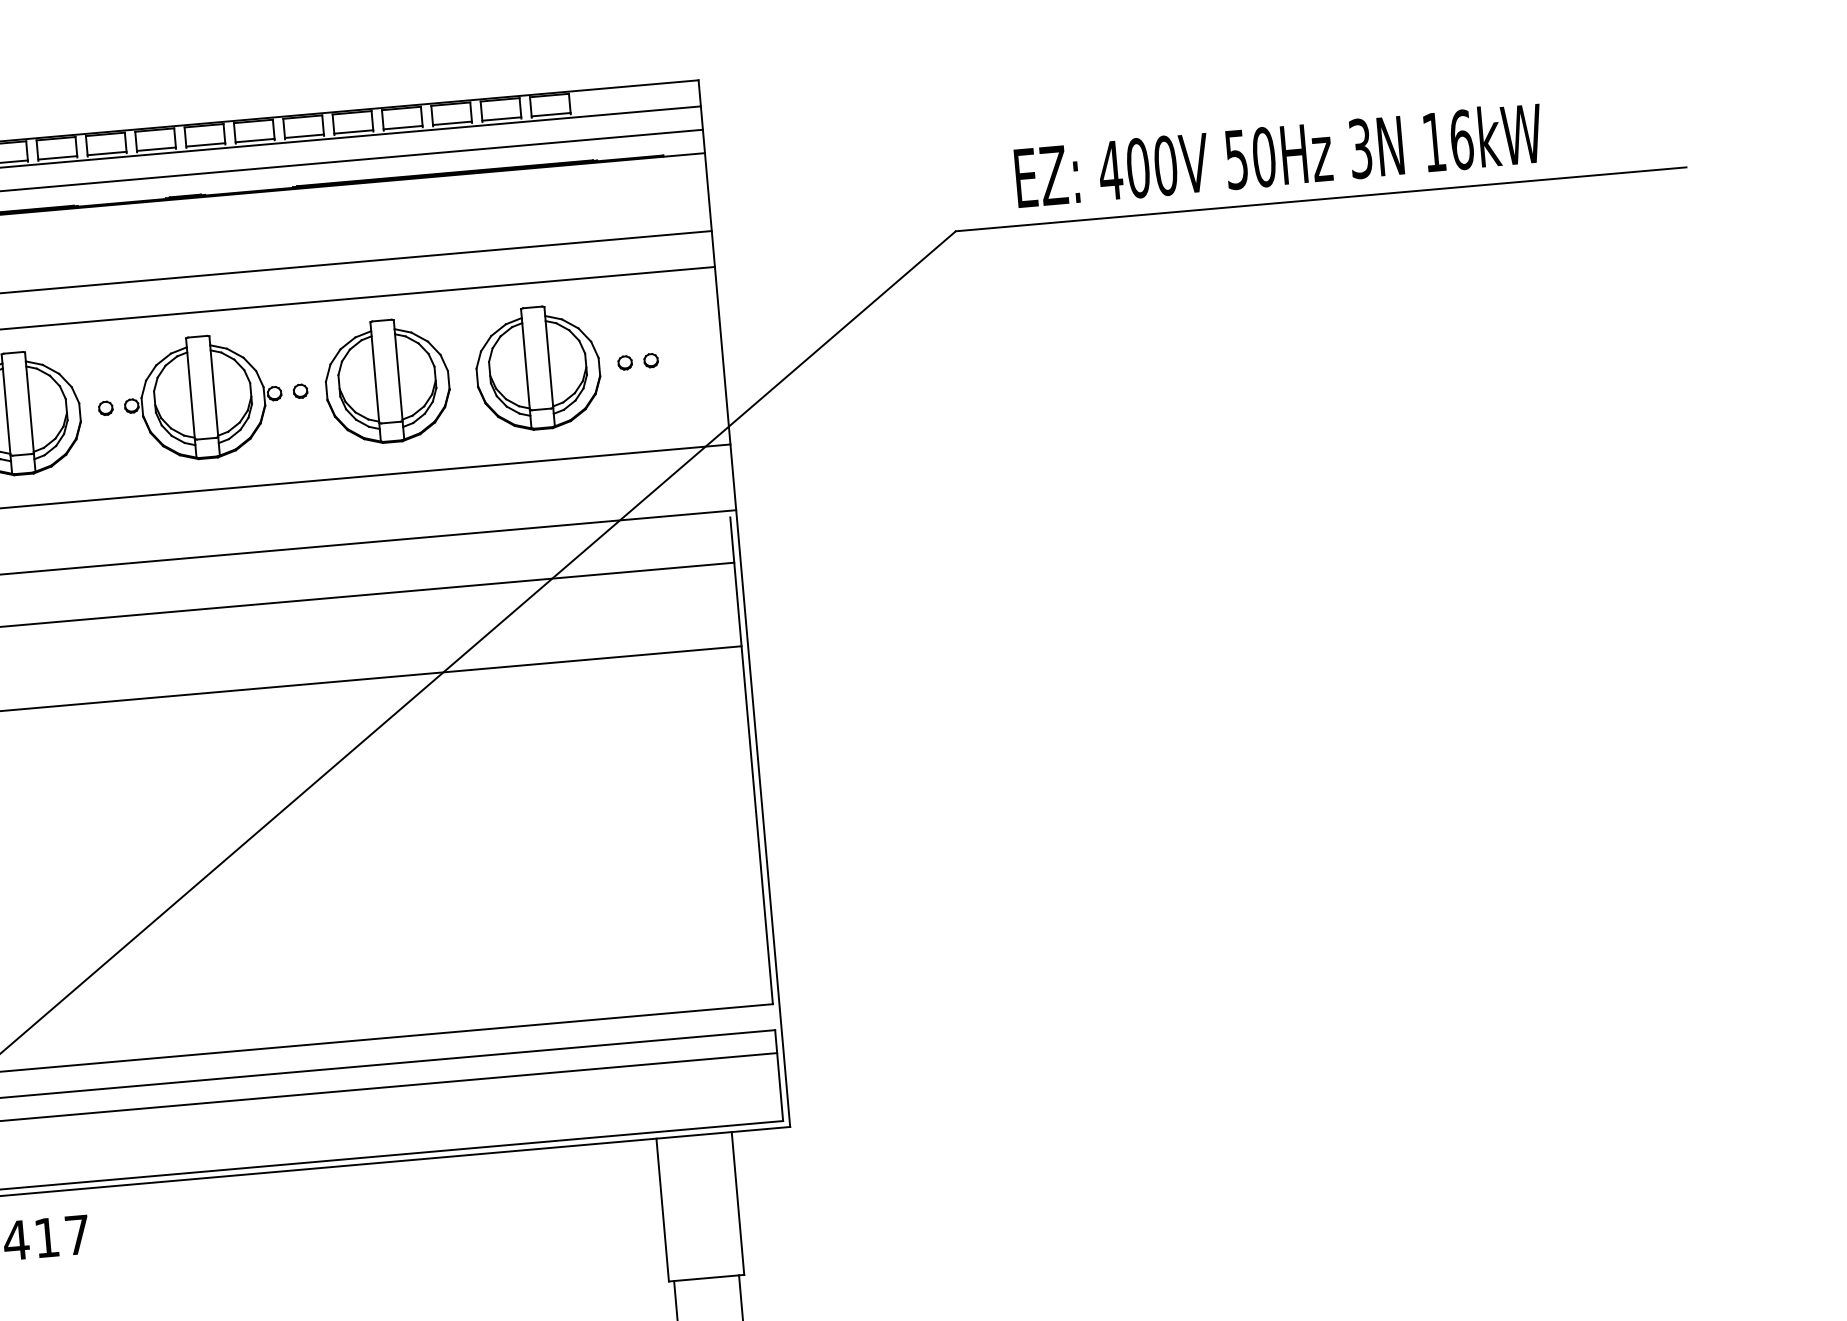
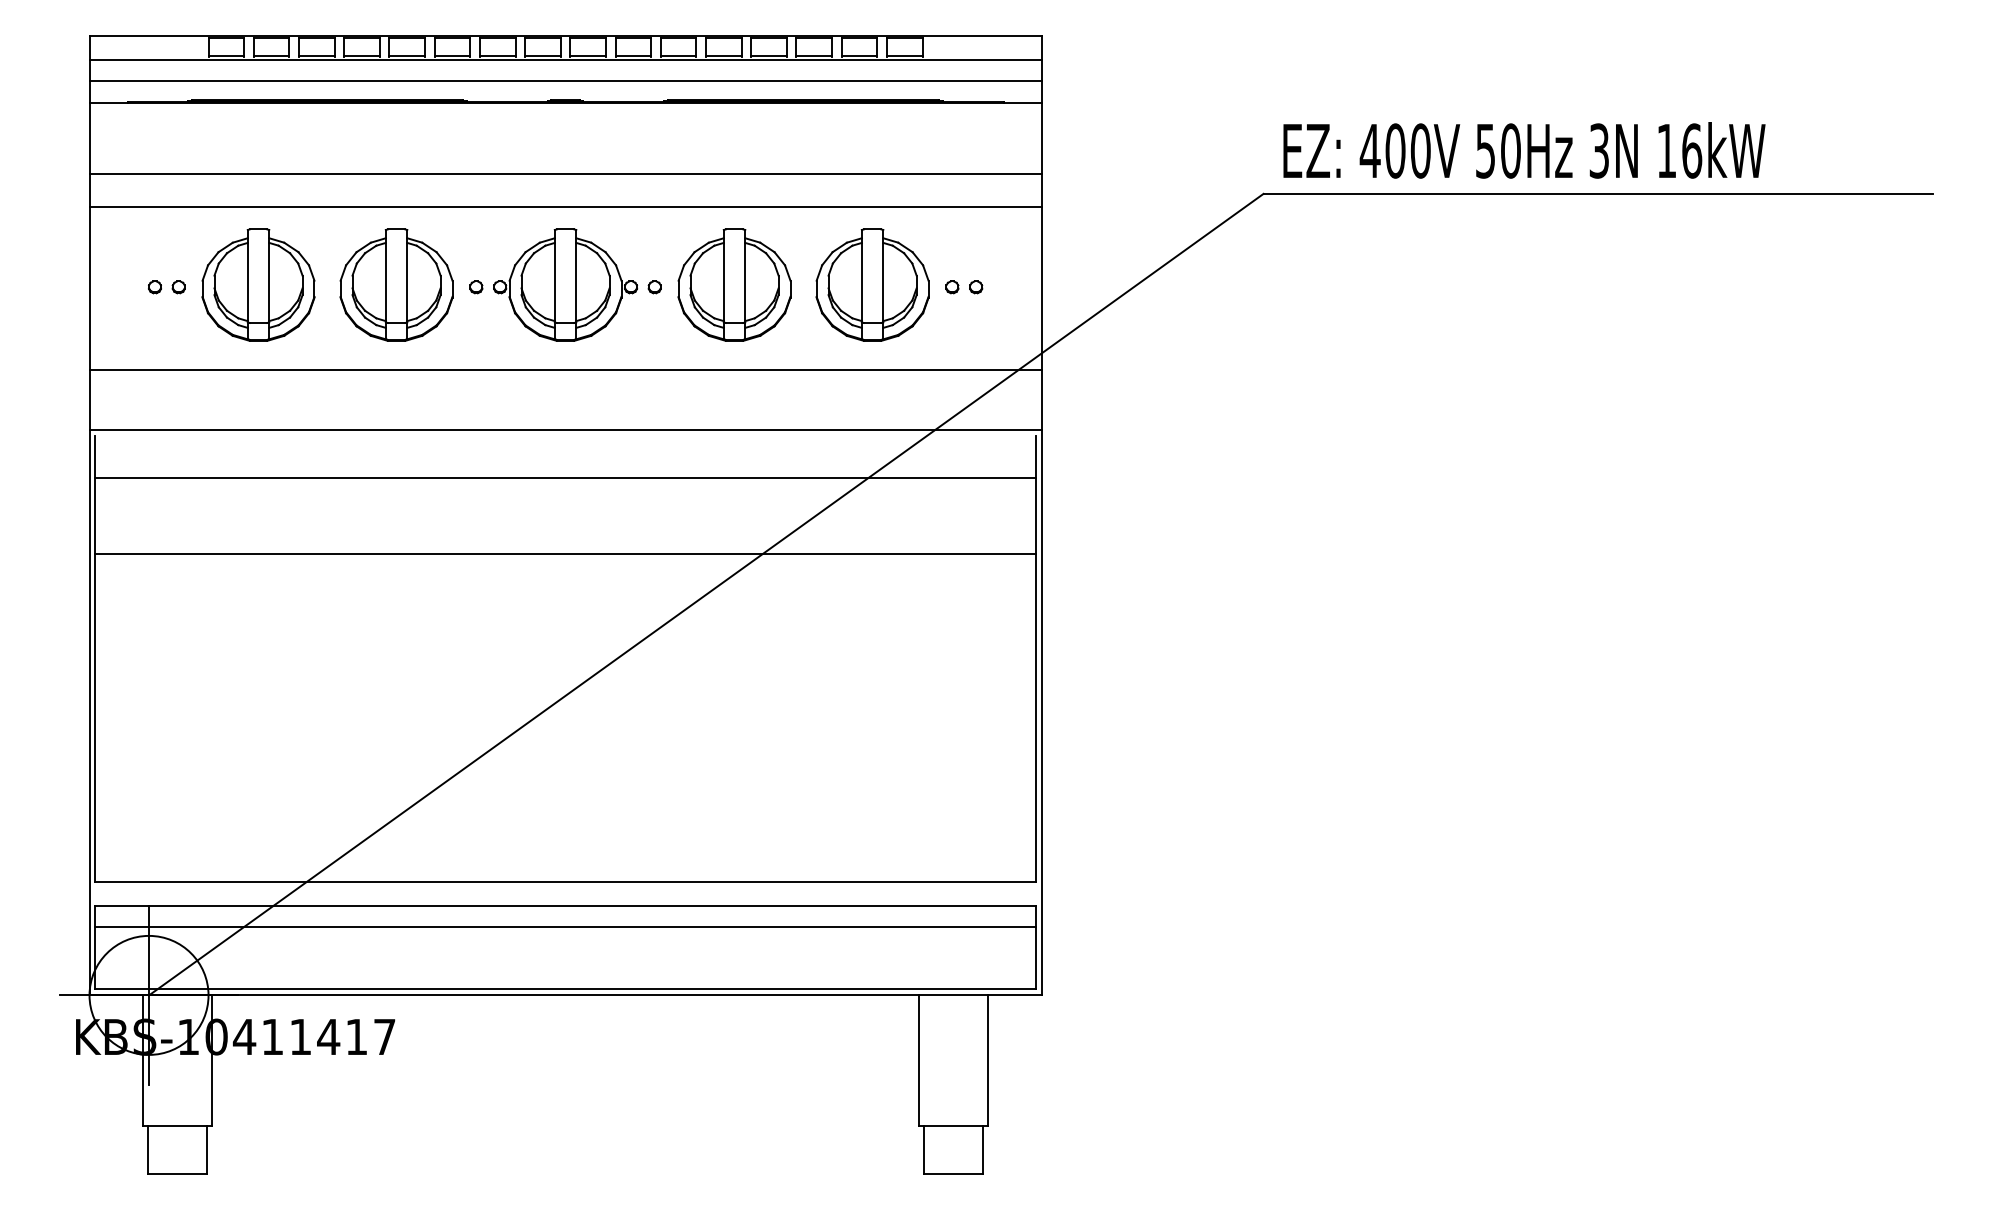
text: (1278, 155) -> (1524, 150), moved

